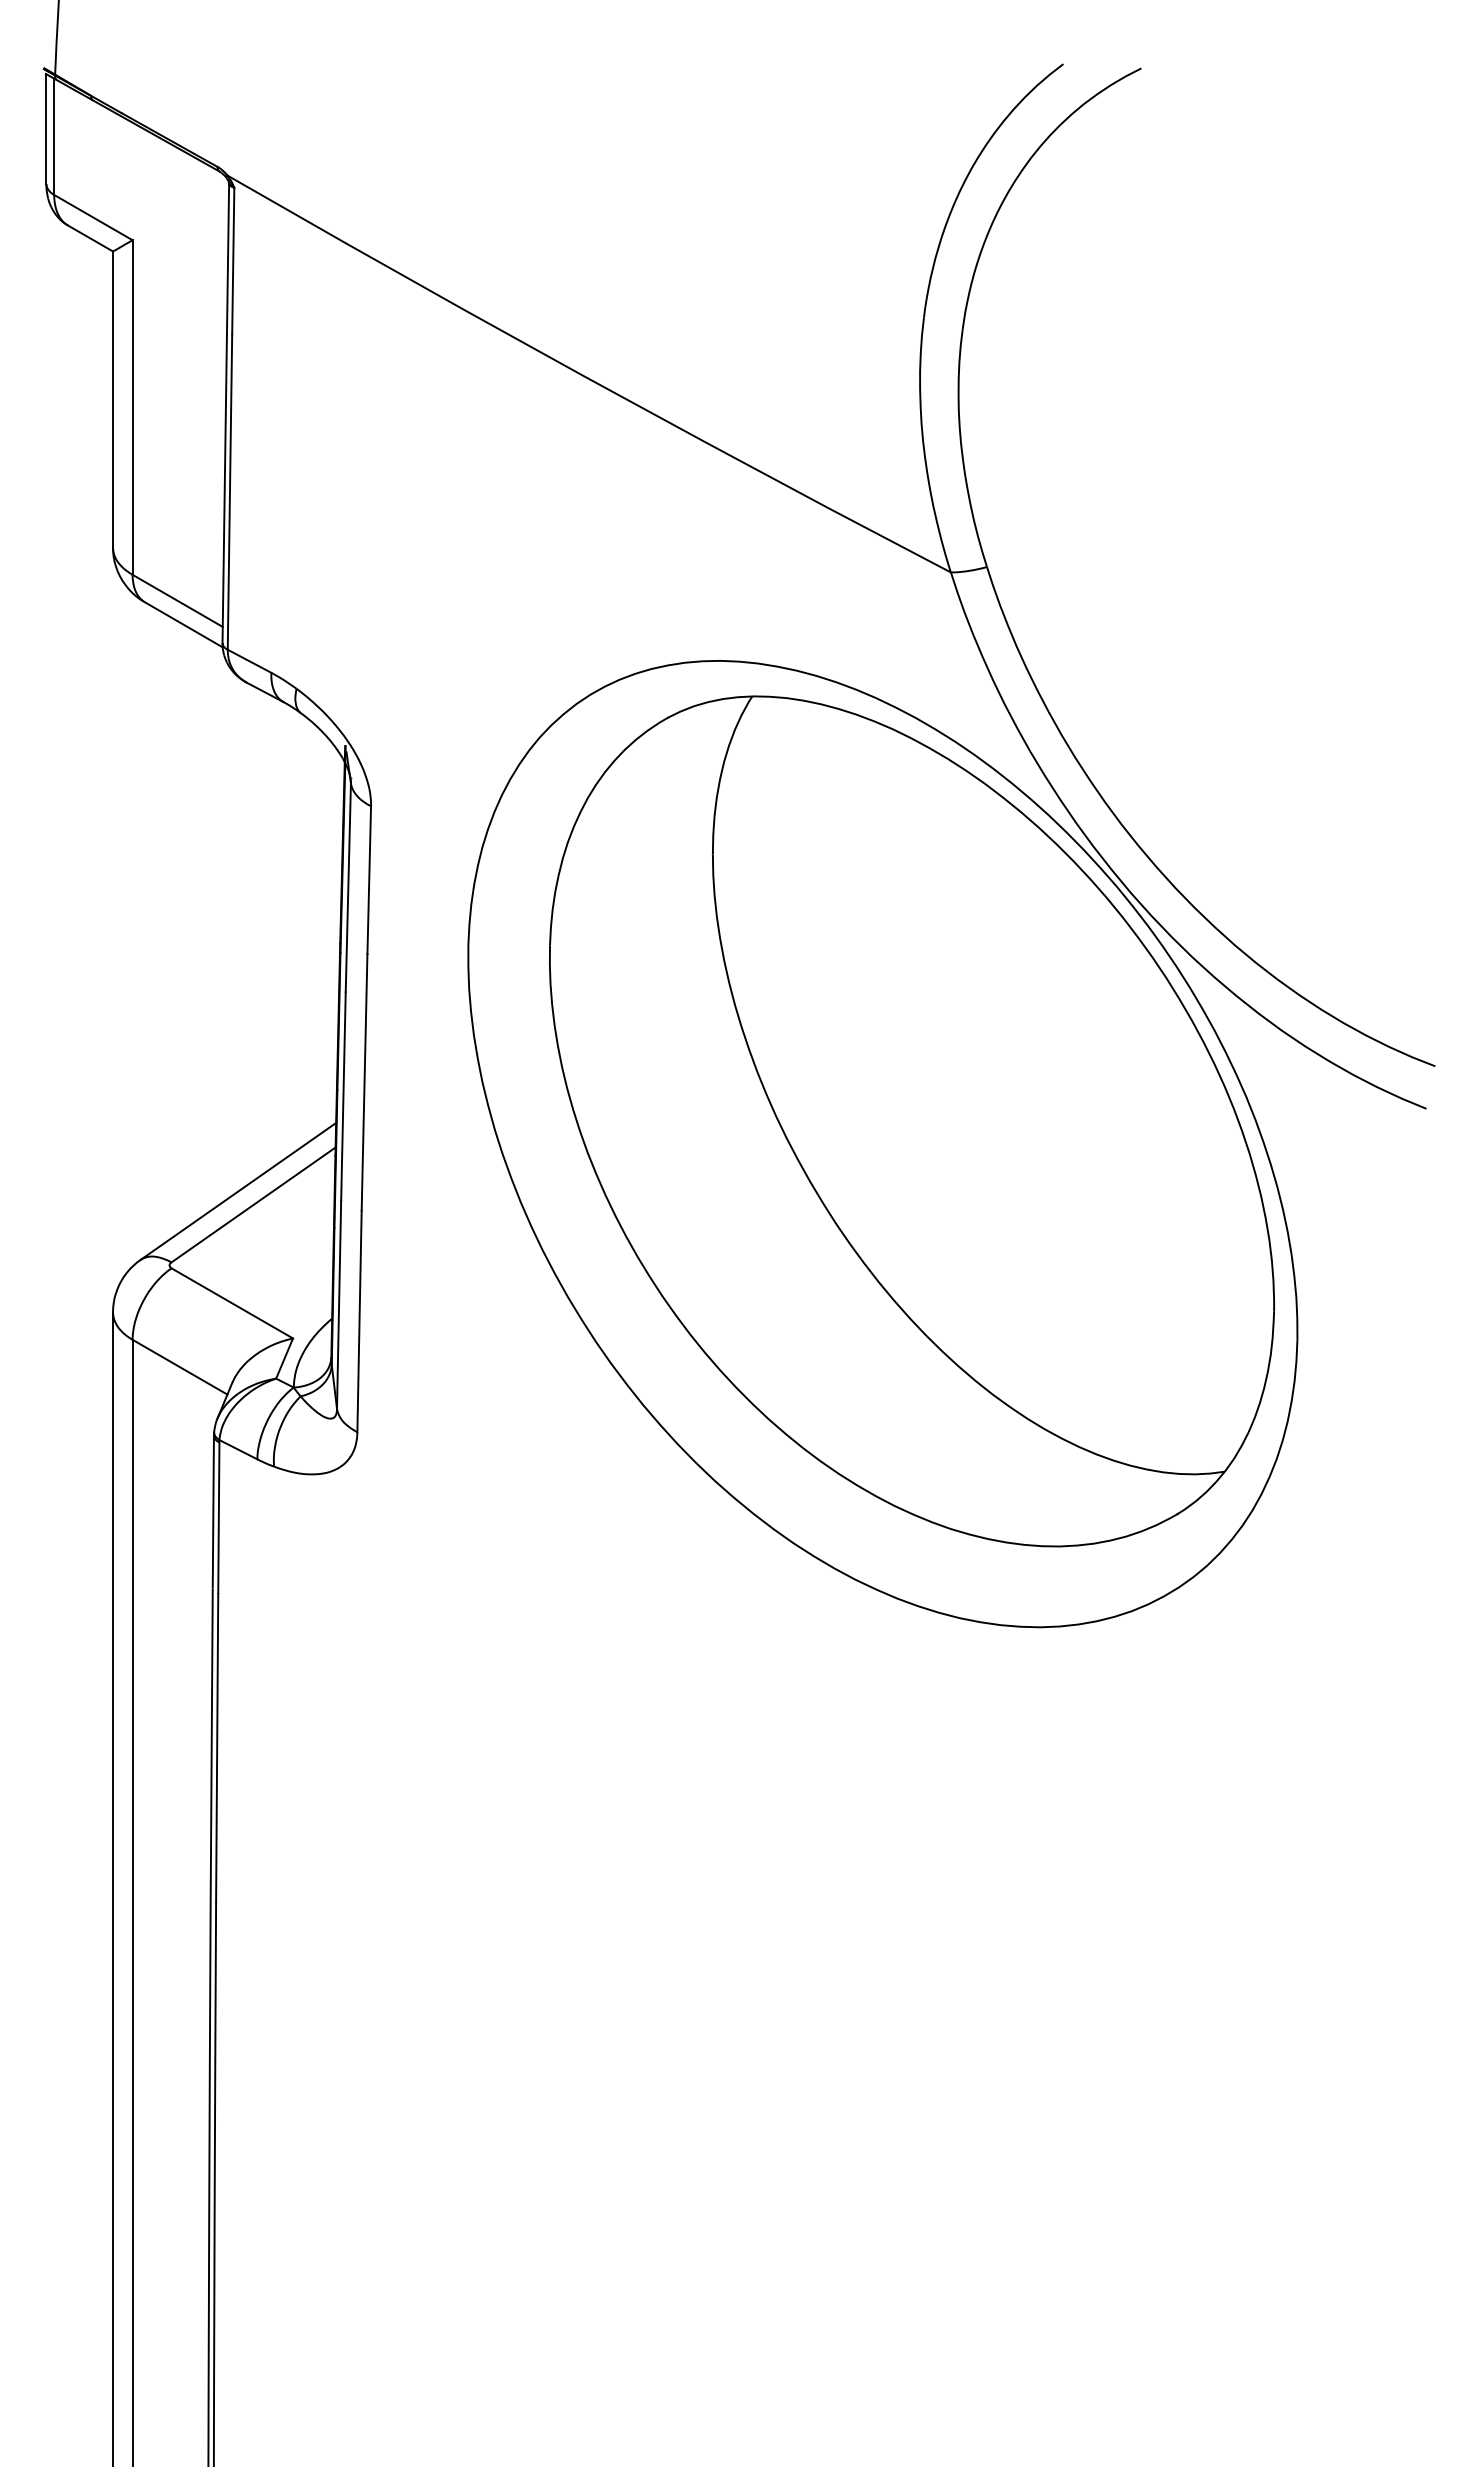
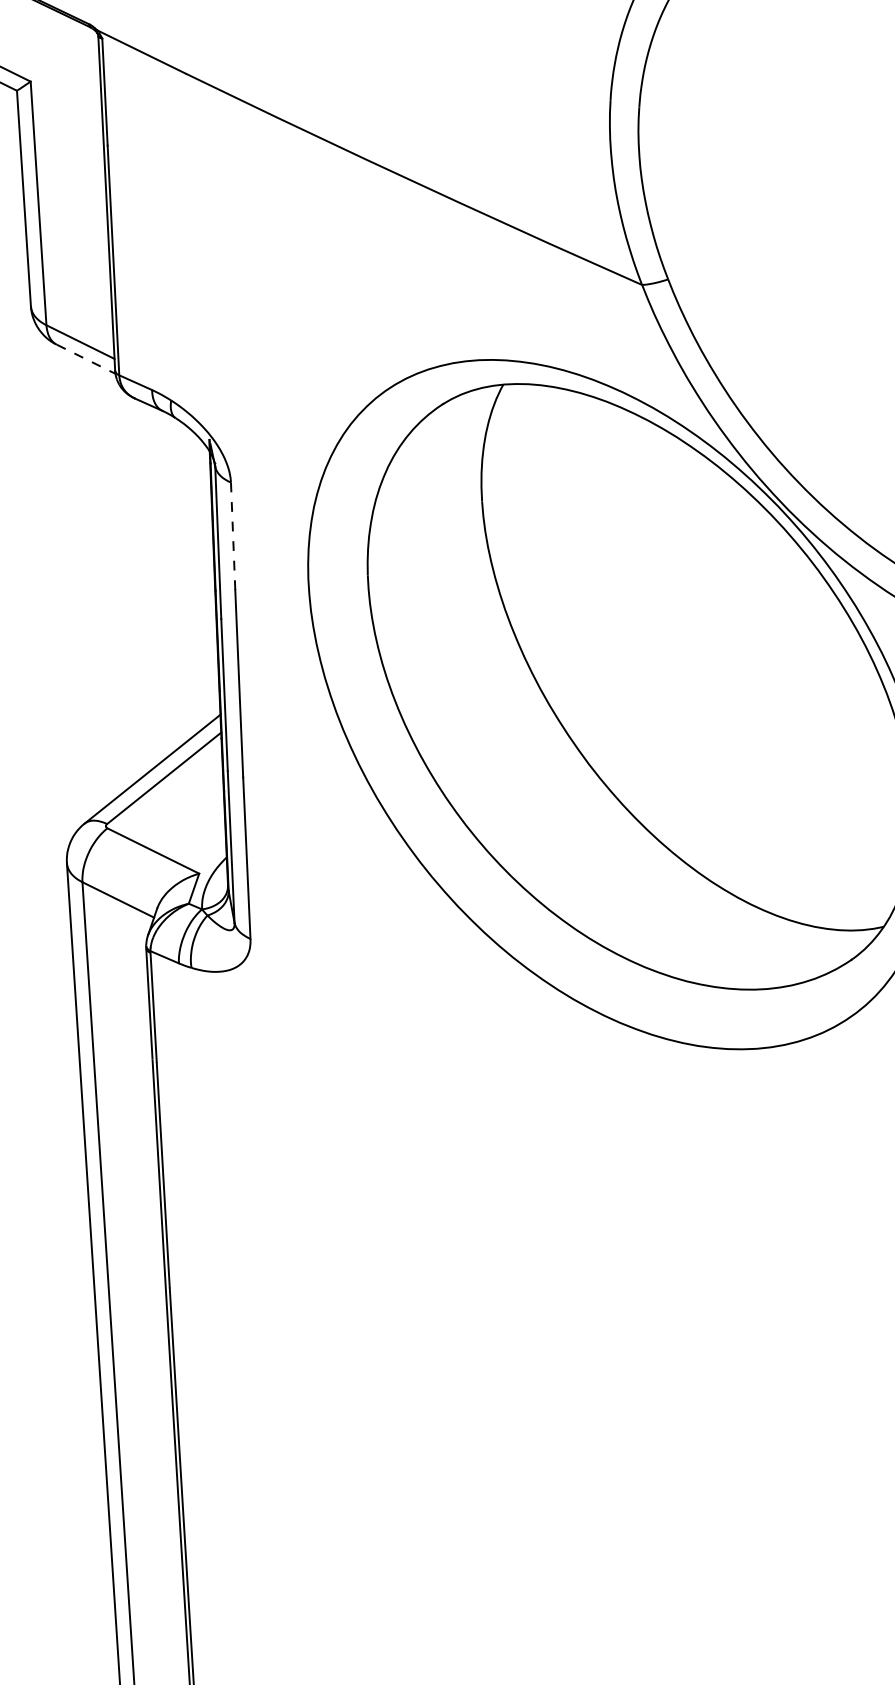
line: (183, 624) -> (85, 359), solid -> dashed
line: (369, 880) -> (233, 536), solid -> dashed

